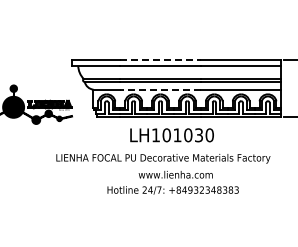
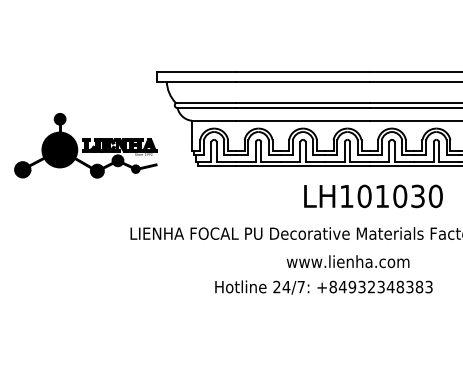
line: (161, 60) -> (304, 72), dashed -> solid
line: (160, 89) -> (302, 120), dashed -> solid
text: (171, 135) -> (372, 196), moved
text: (175, 174) -> (347, 261), moved

